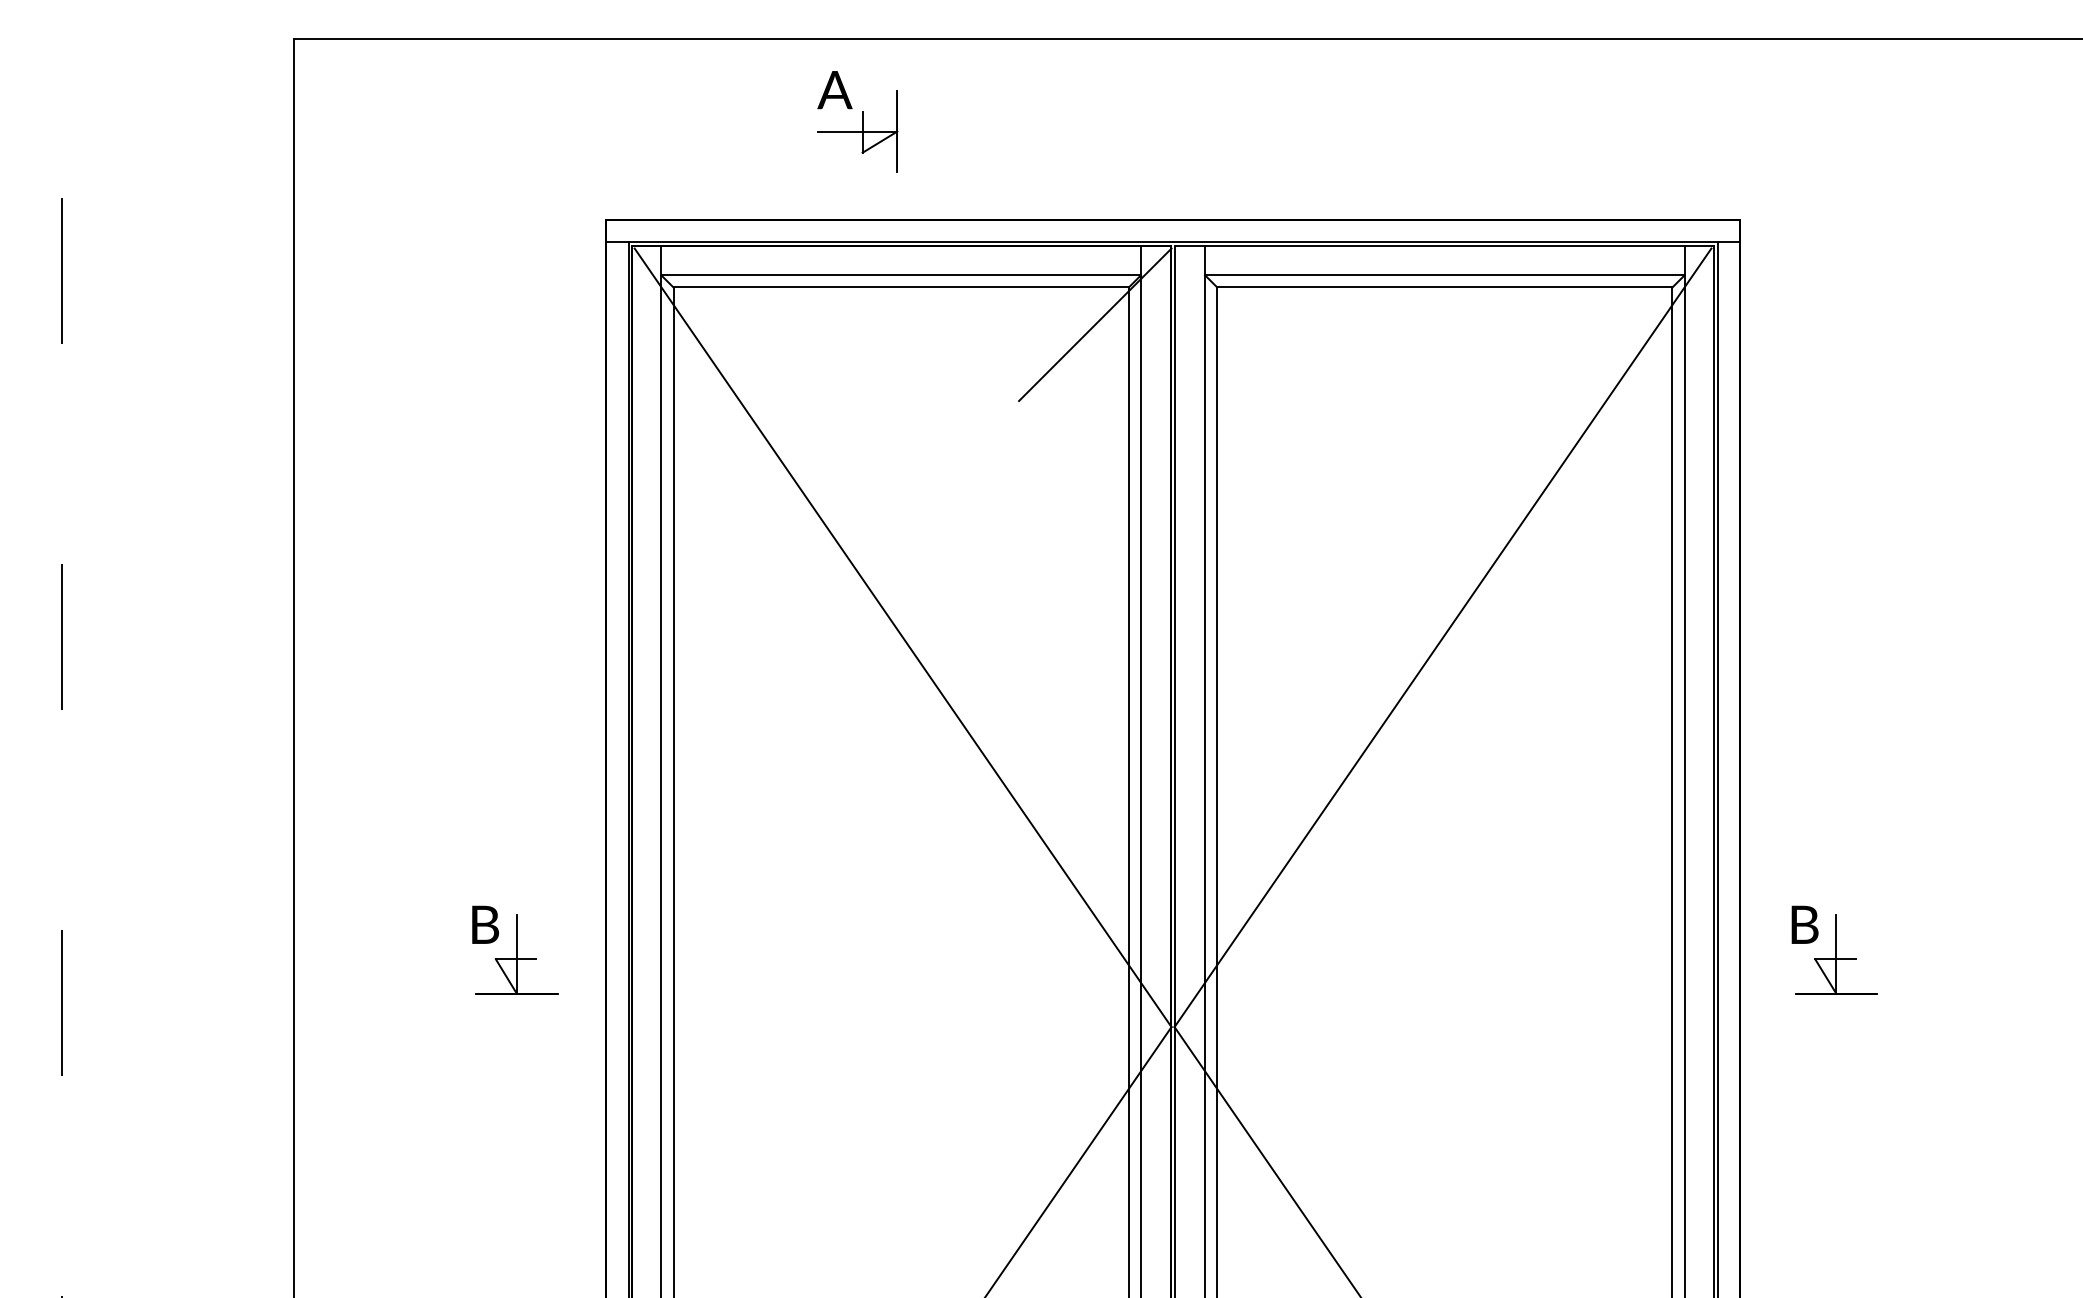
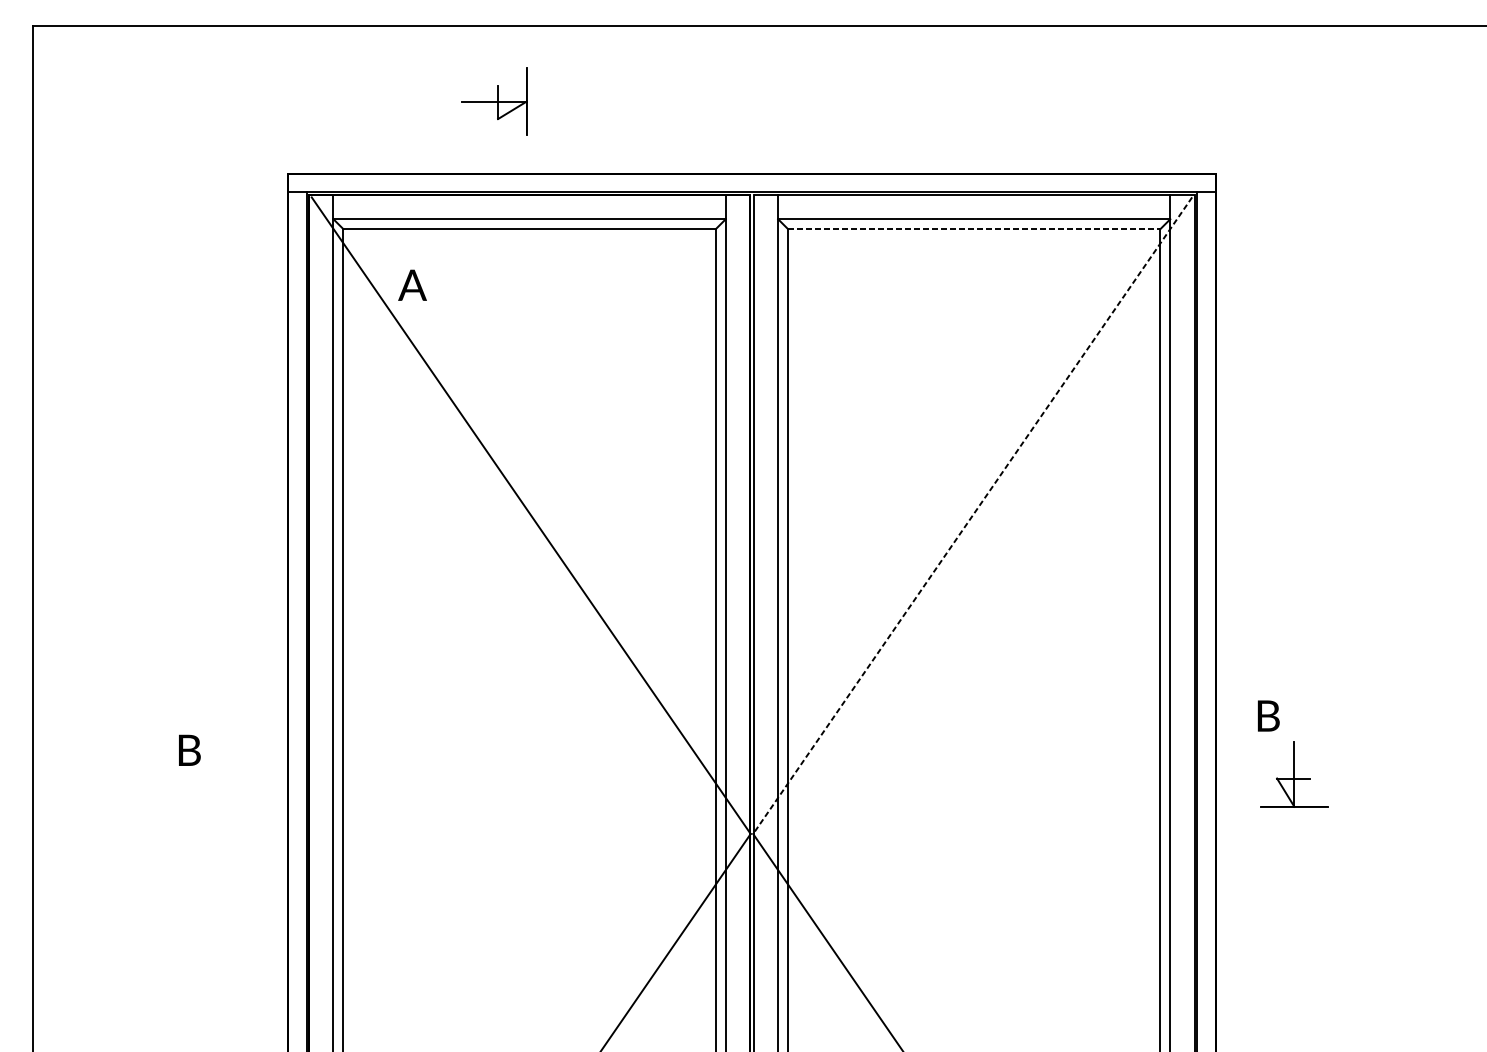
text: (834, 90) -> (412, 285), moved
line: (1444, 287) -> (973, 229), solid -> dashed
line: (1095, 324) -> (688, 259), removed
line: (1442, 637) -> (972, 515), solid -> dashed
text: (1804, 924) -> (1268, 715), moved
part: (516, 954) -> (215, 774), removed

